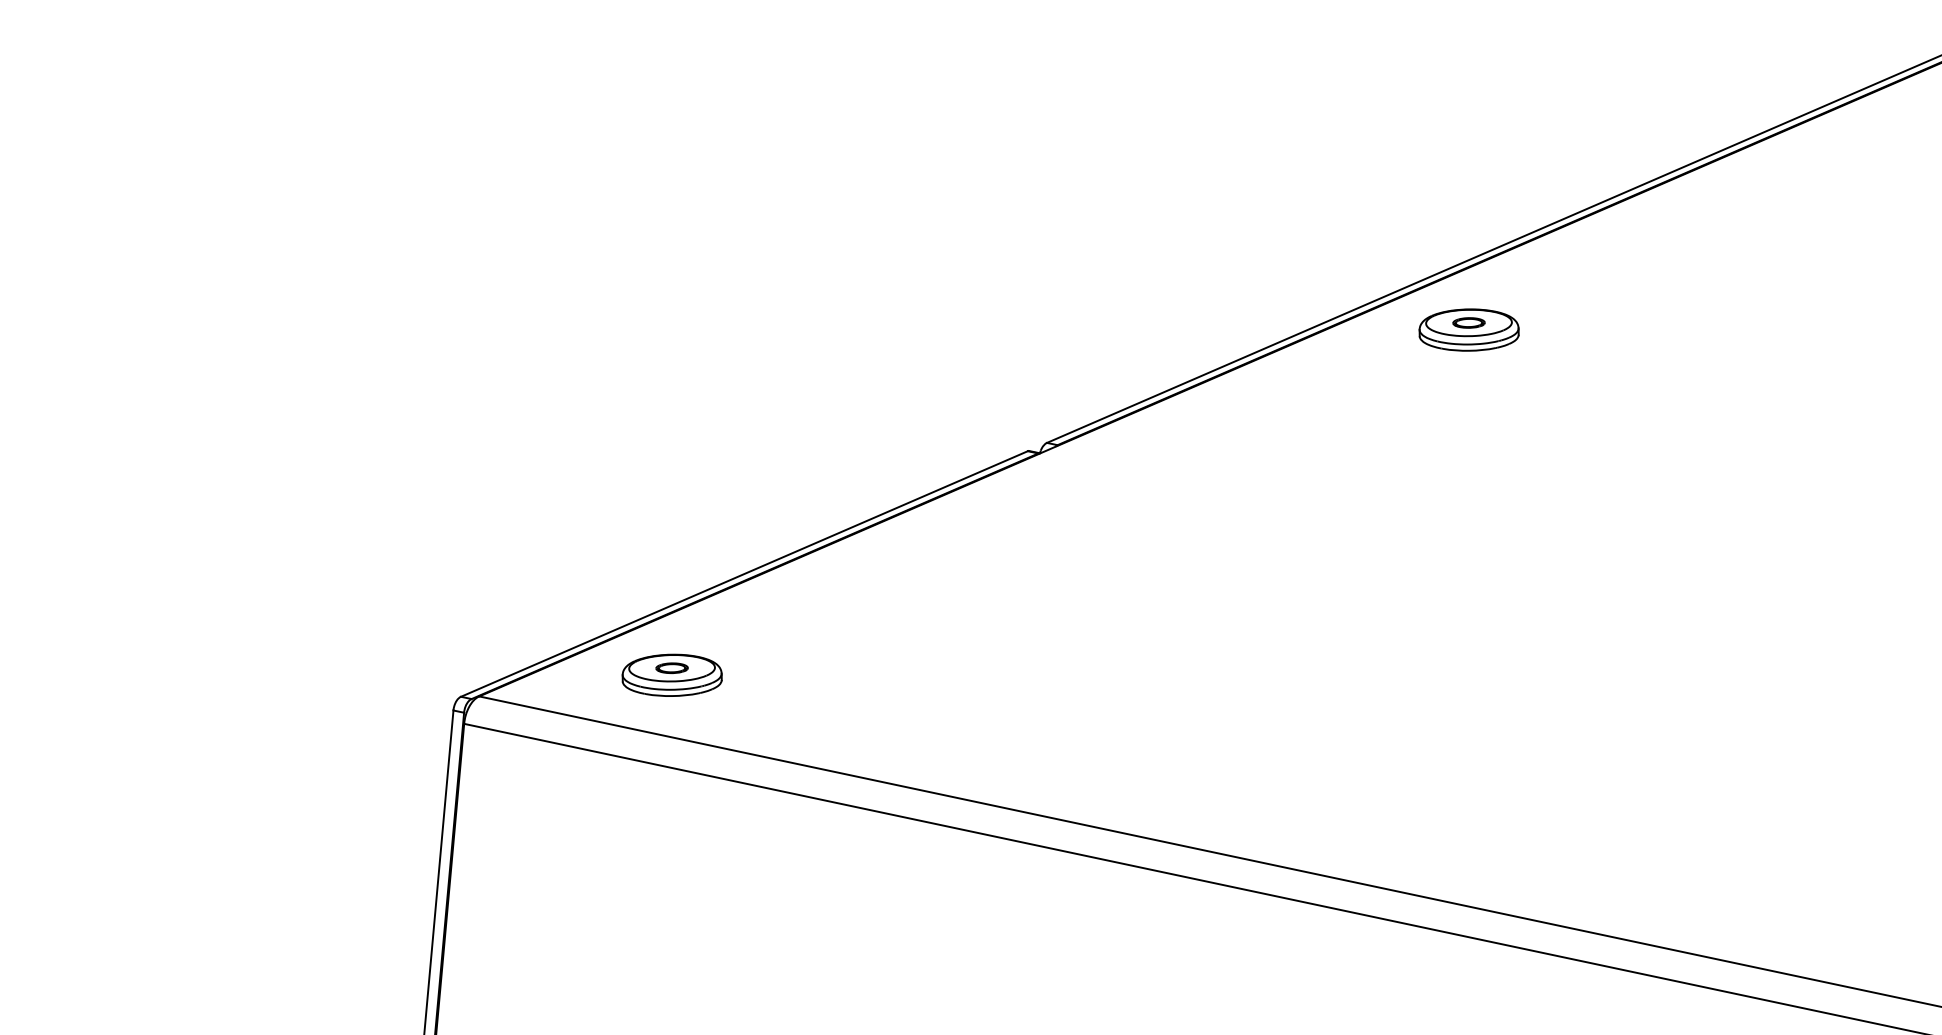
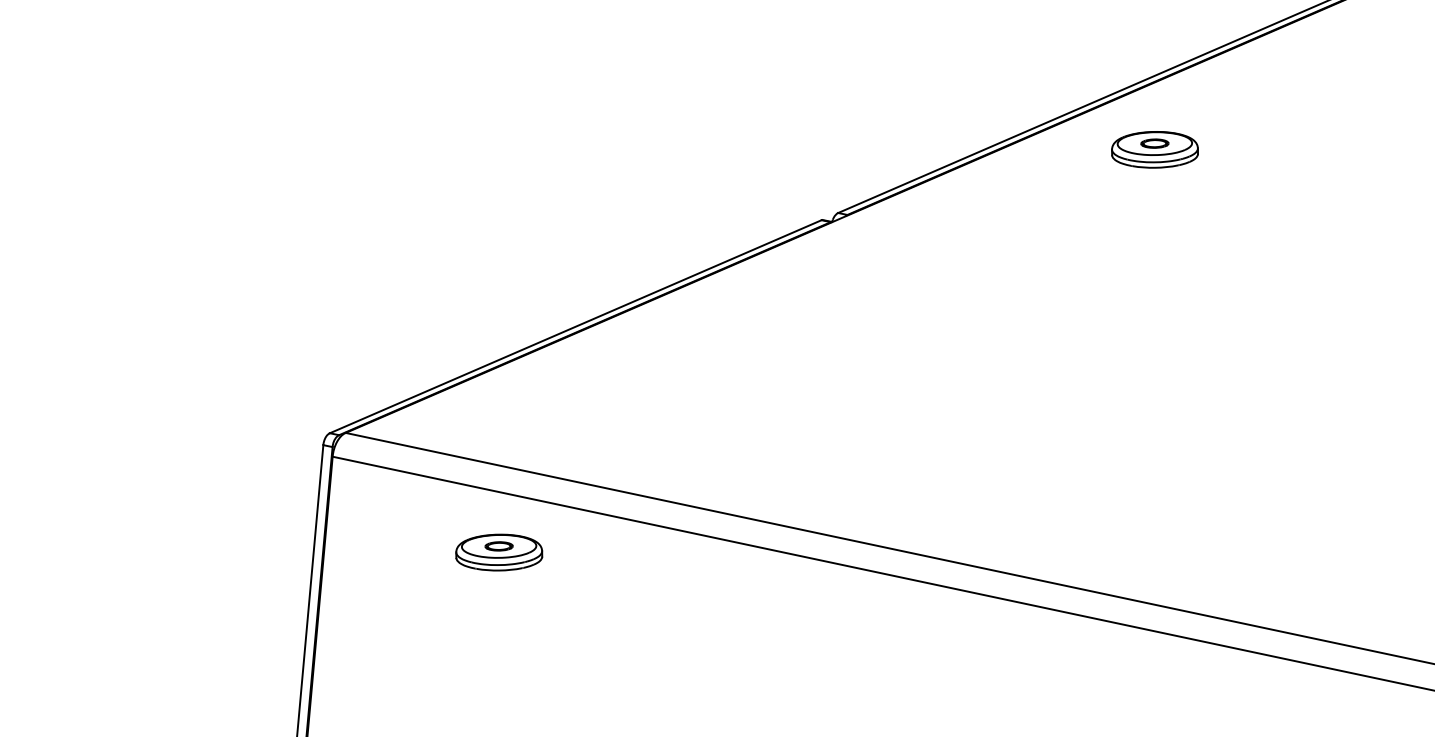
part: (1468, 329) -> (1154, 149), moved
part: (671, 674) -> (498, 551), moved

